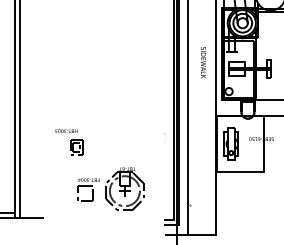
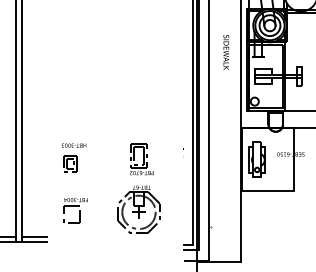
text: (203, 62) -> (226, 52), moved
part: (127, 143) -> (141, 159), added
part: (76, 147) -> (70, 163), moved
part: (88, 189) -> (75, 210), moved
line: (30, 212) -> (34, 236), added

